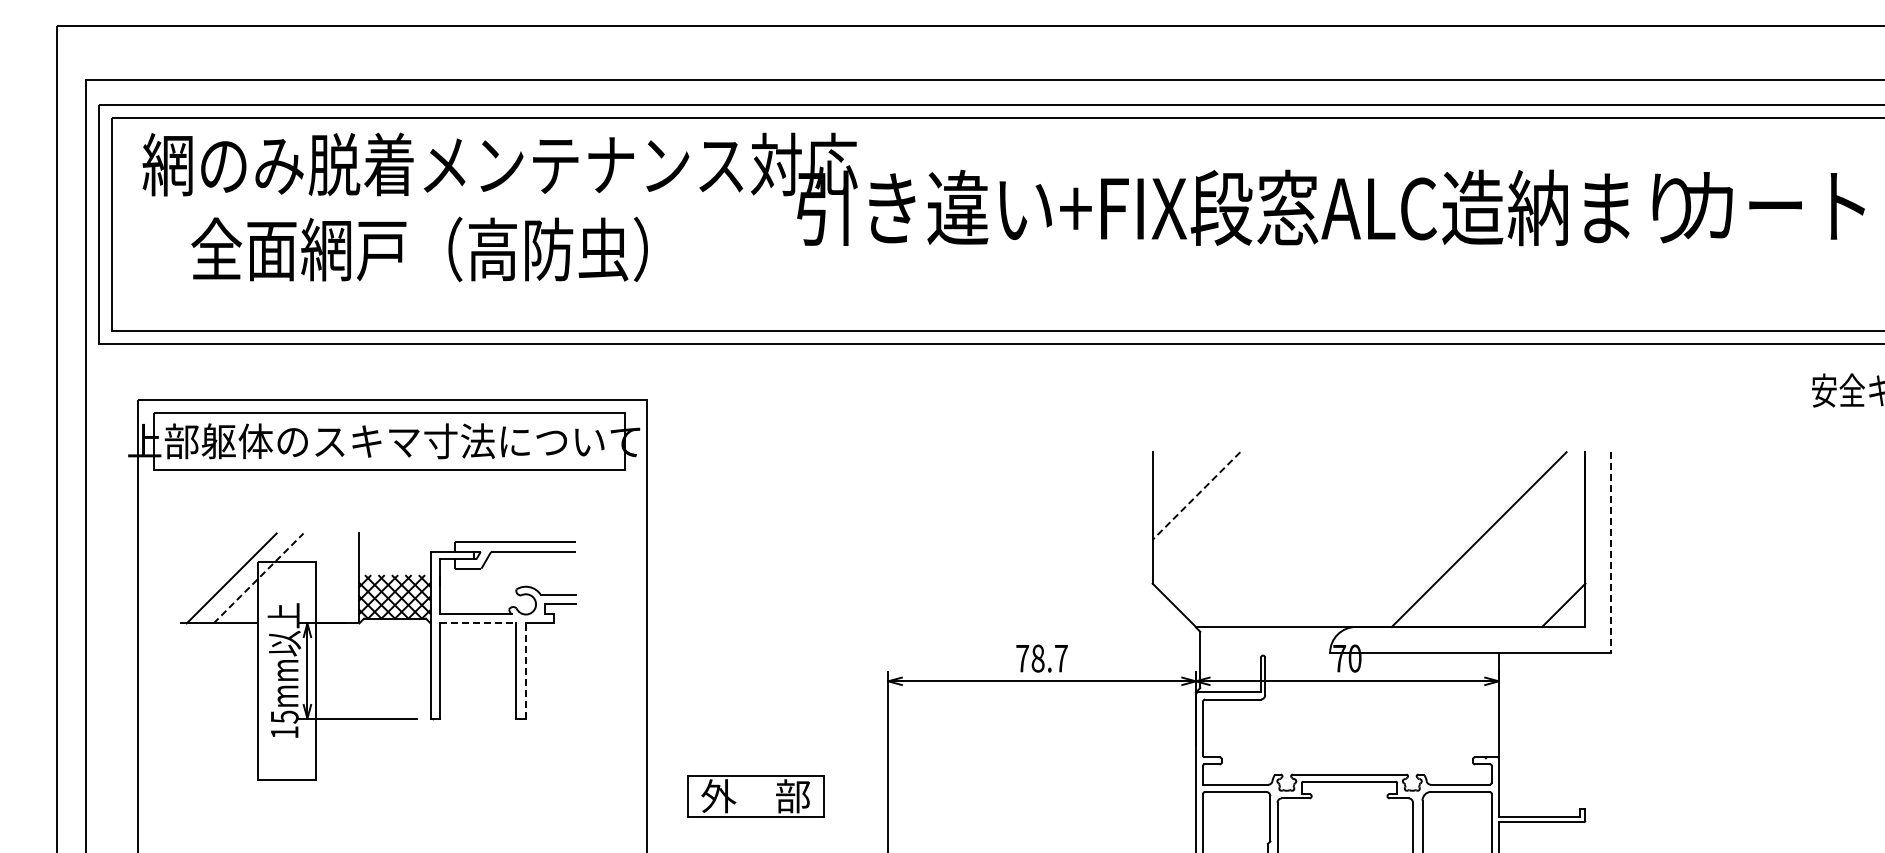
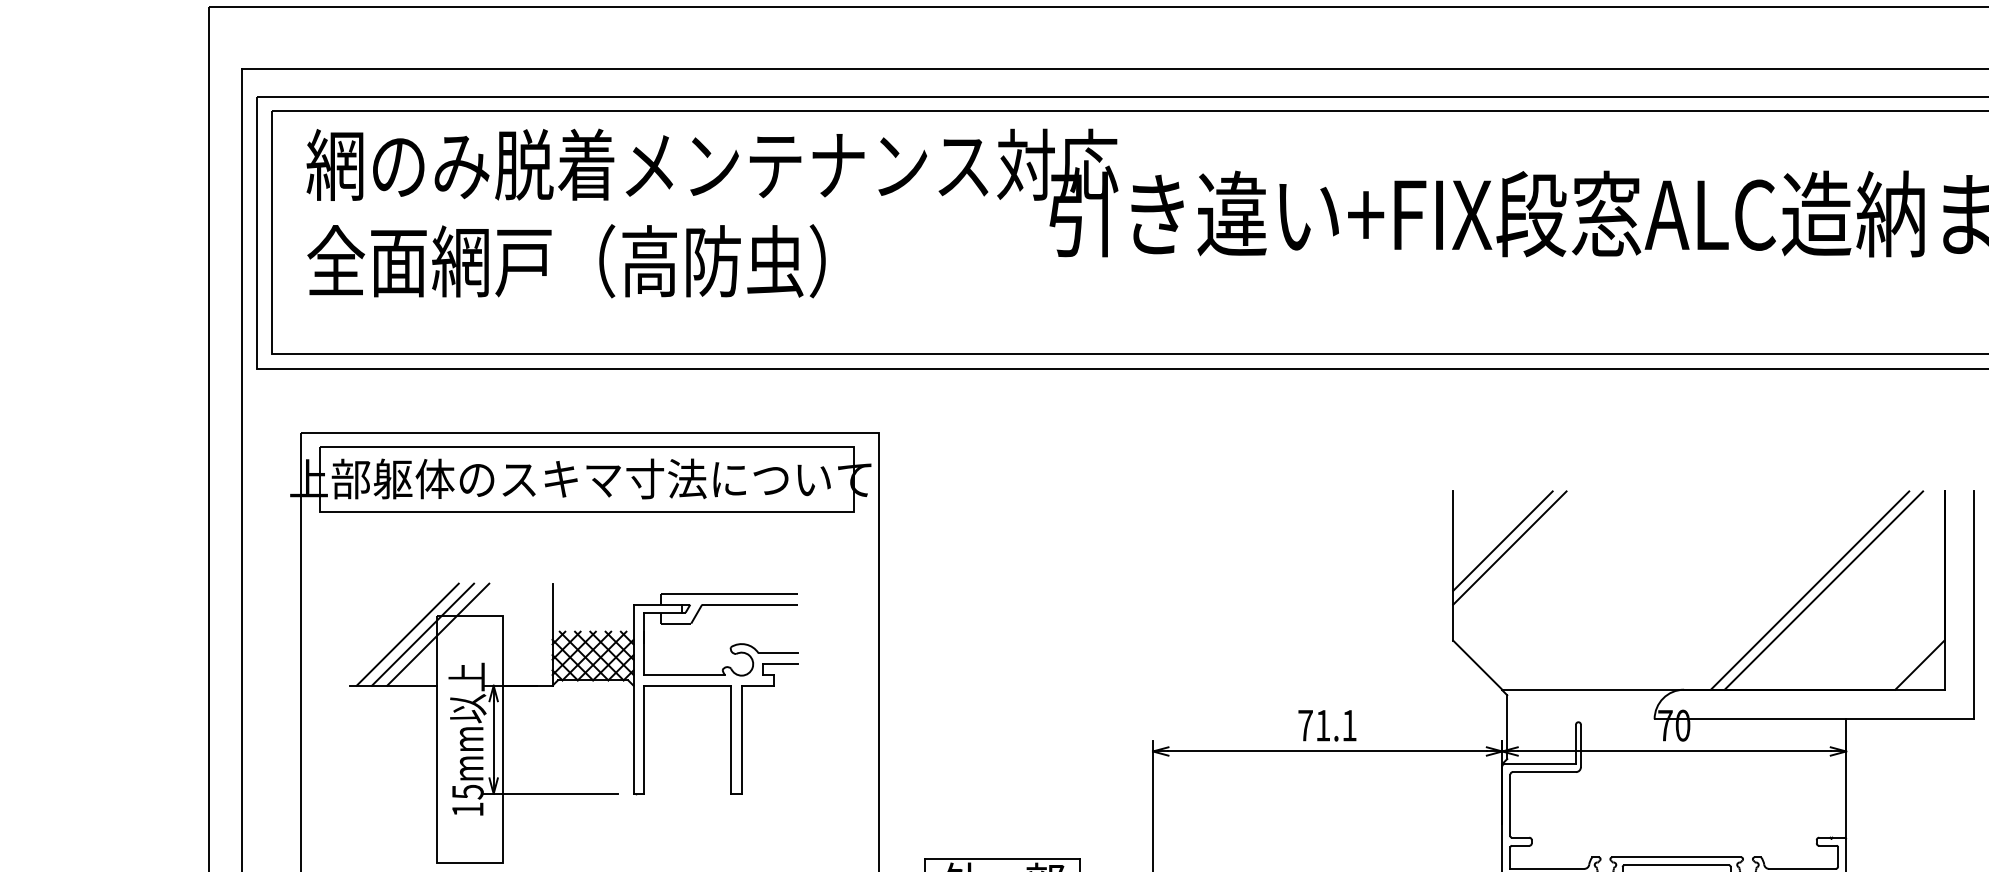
text: (419, 249) -> (566, 261), moved
line: (1196, 496) -> (1502, 541), dashed -> solid
line: (1202, 502) -> (1509, 548), added
line: (1466, 539) -> (1809, 590), added
line: (1611, 553) -> (1974, 606), dashed -> solid
line: (245, 578) -> (423, 634), added
line: (258, 578) -> (438, 634), dashed -> solid
line: (478, 623) -> (687, 685), dashed -> solid
text: (1049, 658) -> (1336, 725), 78.7 -> 71.1
line: (525, 671) -> (741, 740), dashed -> solid

